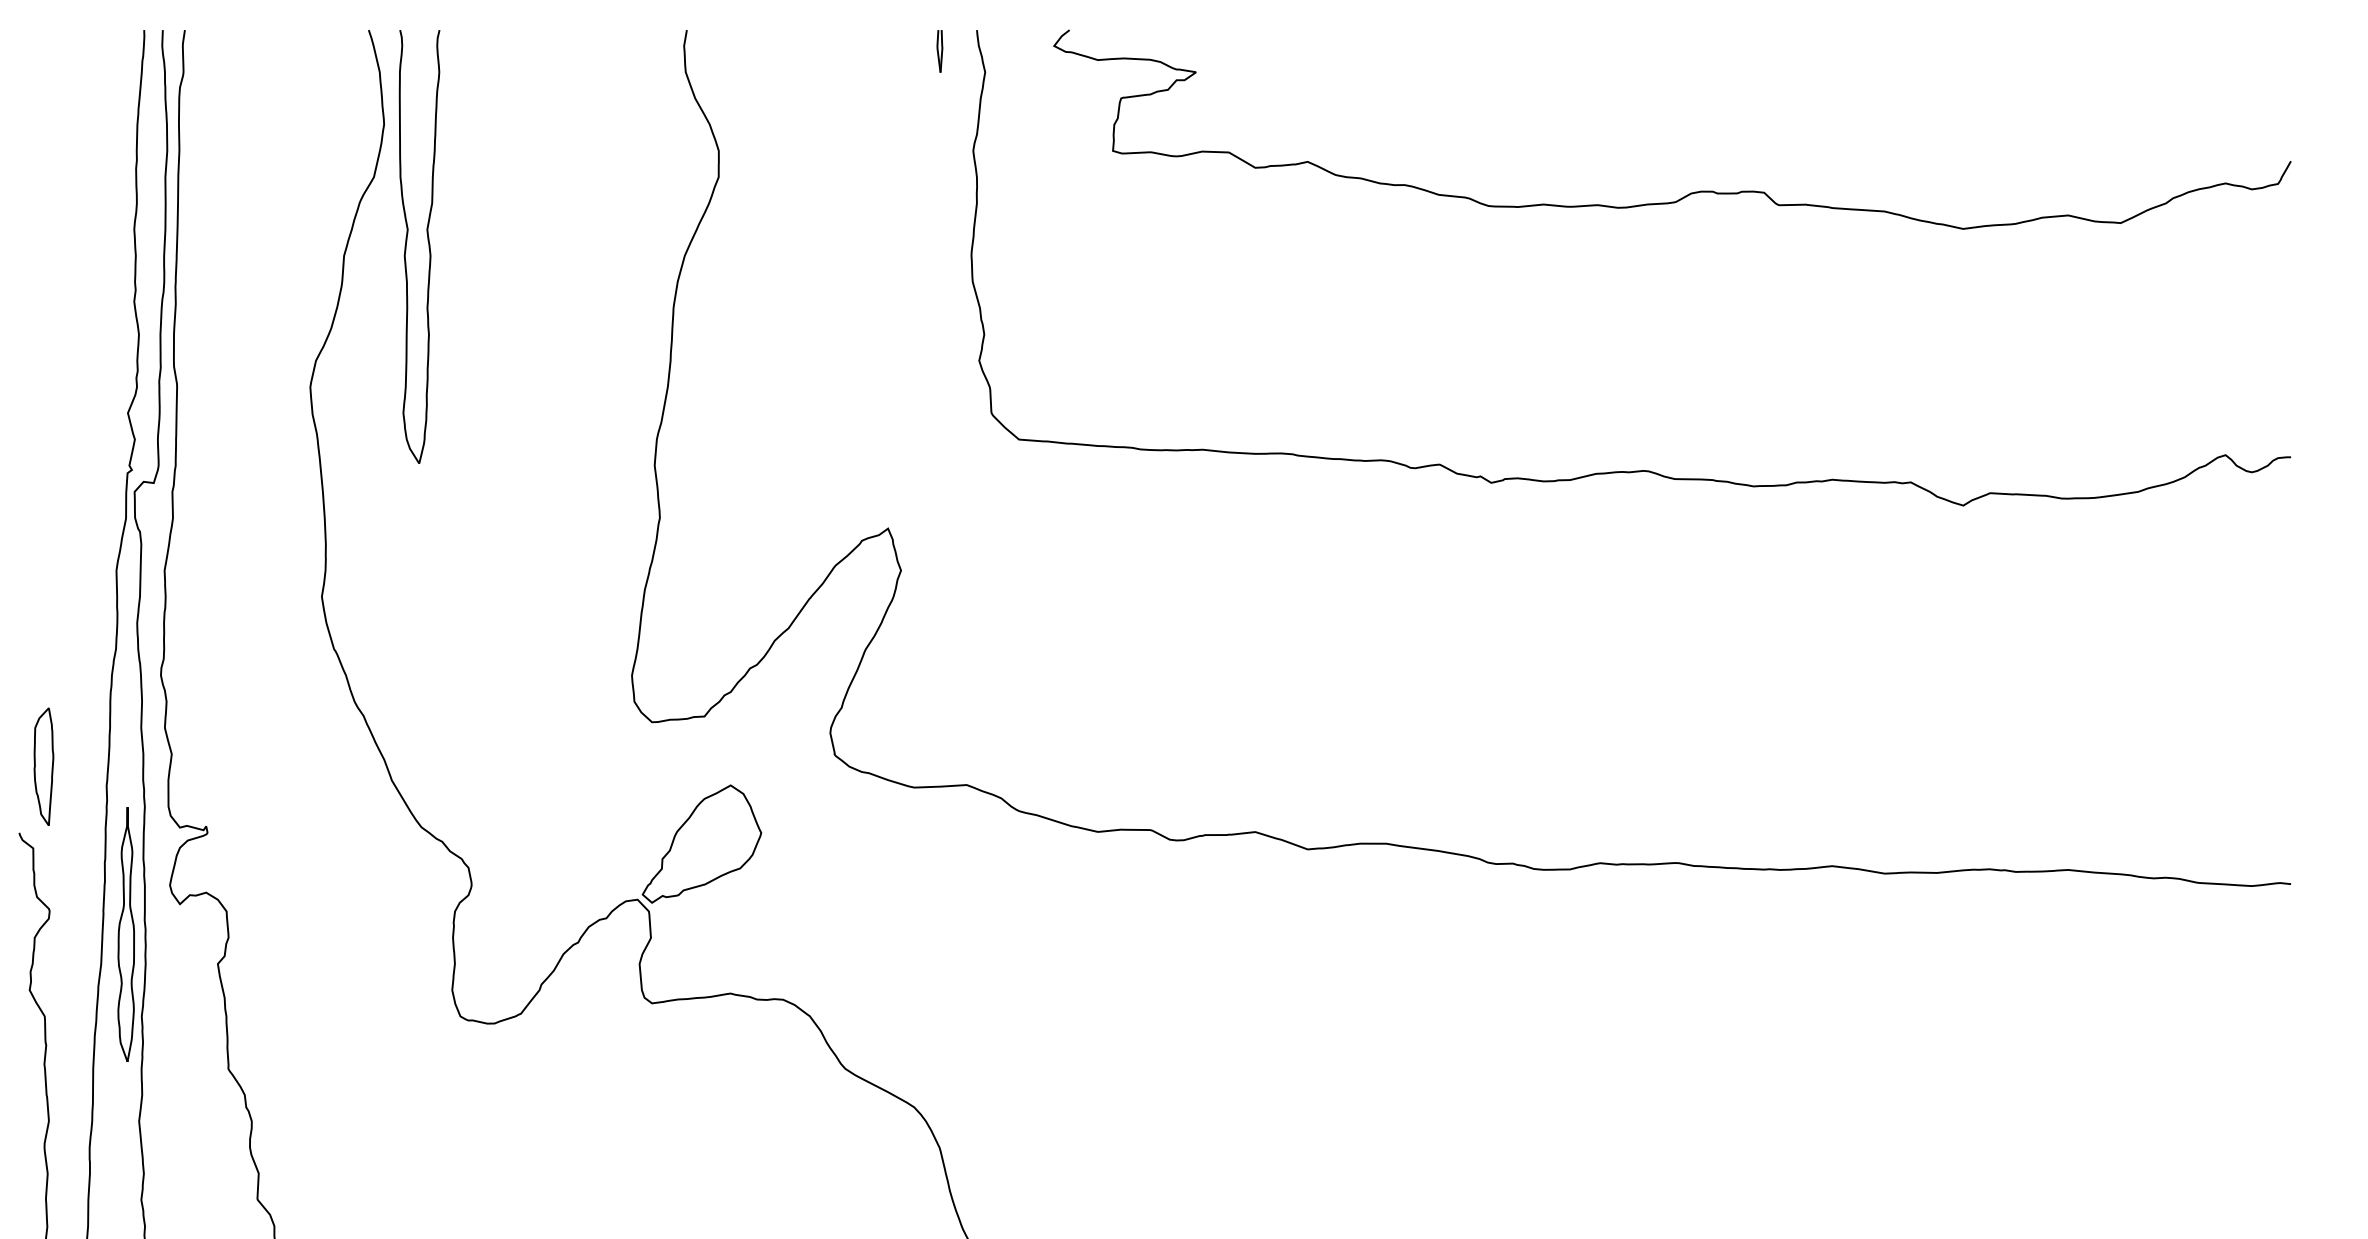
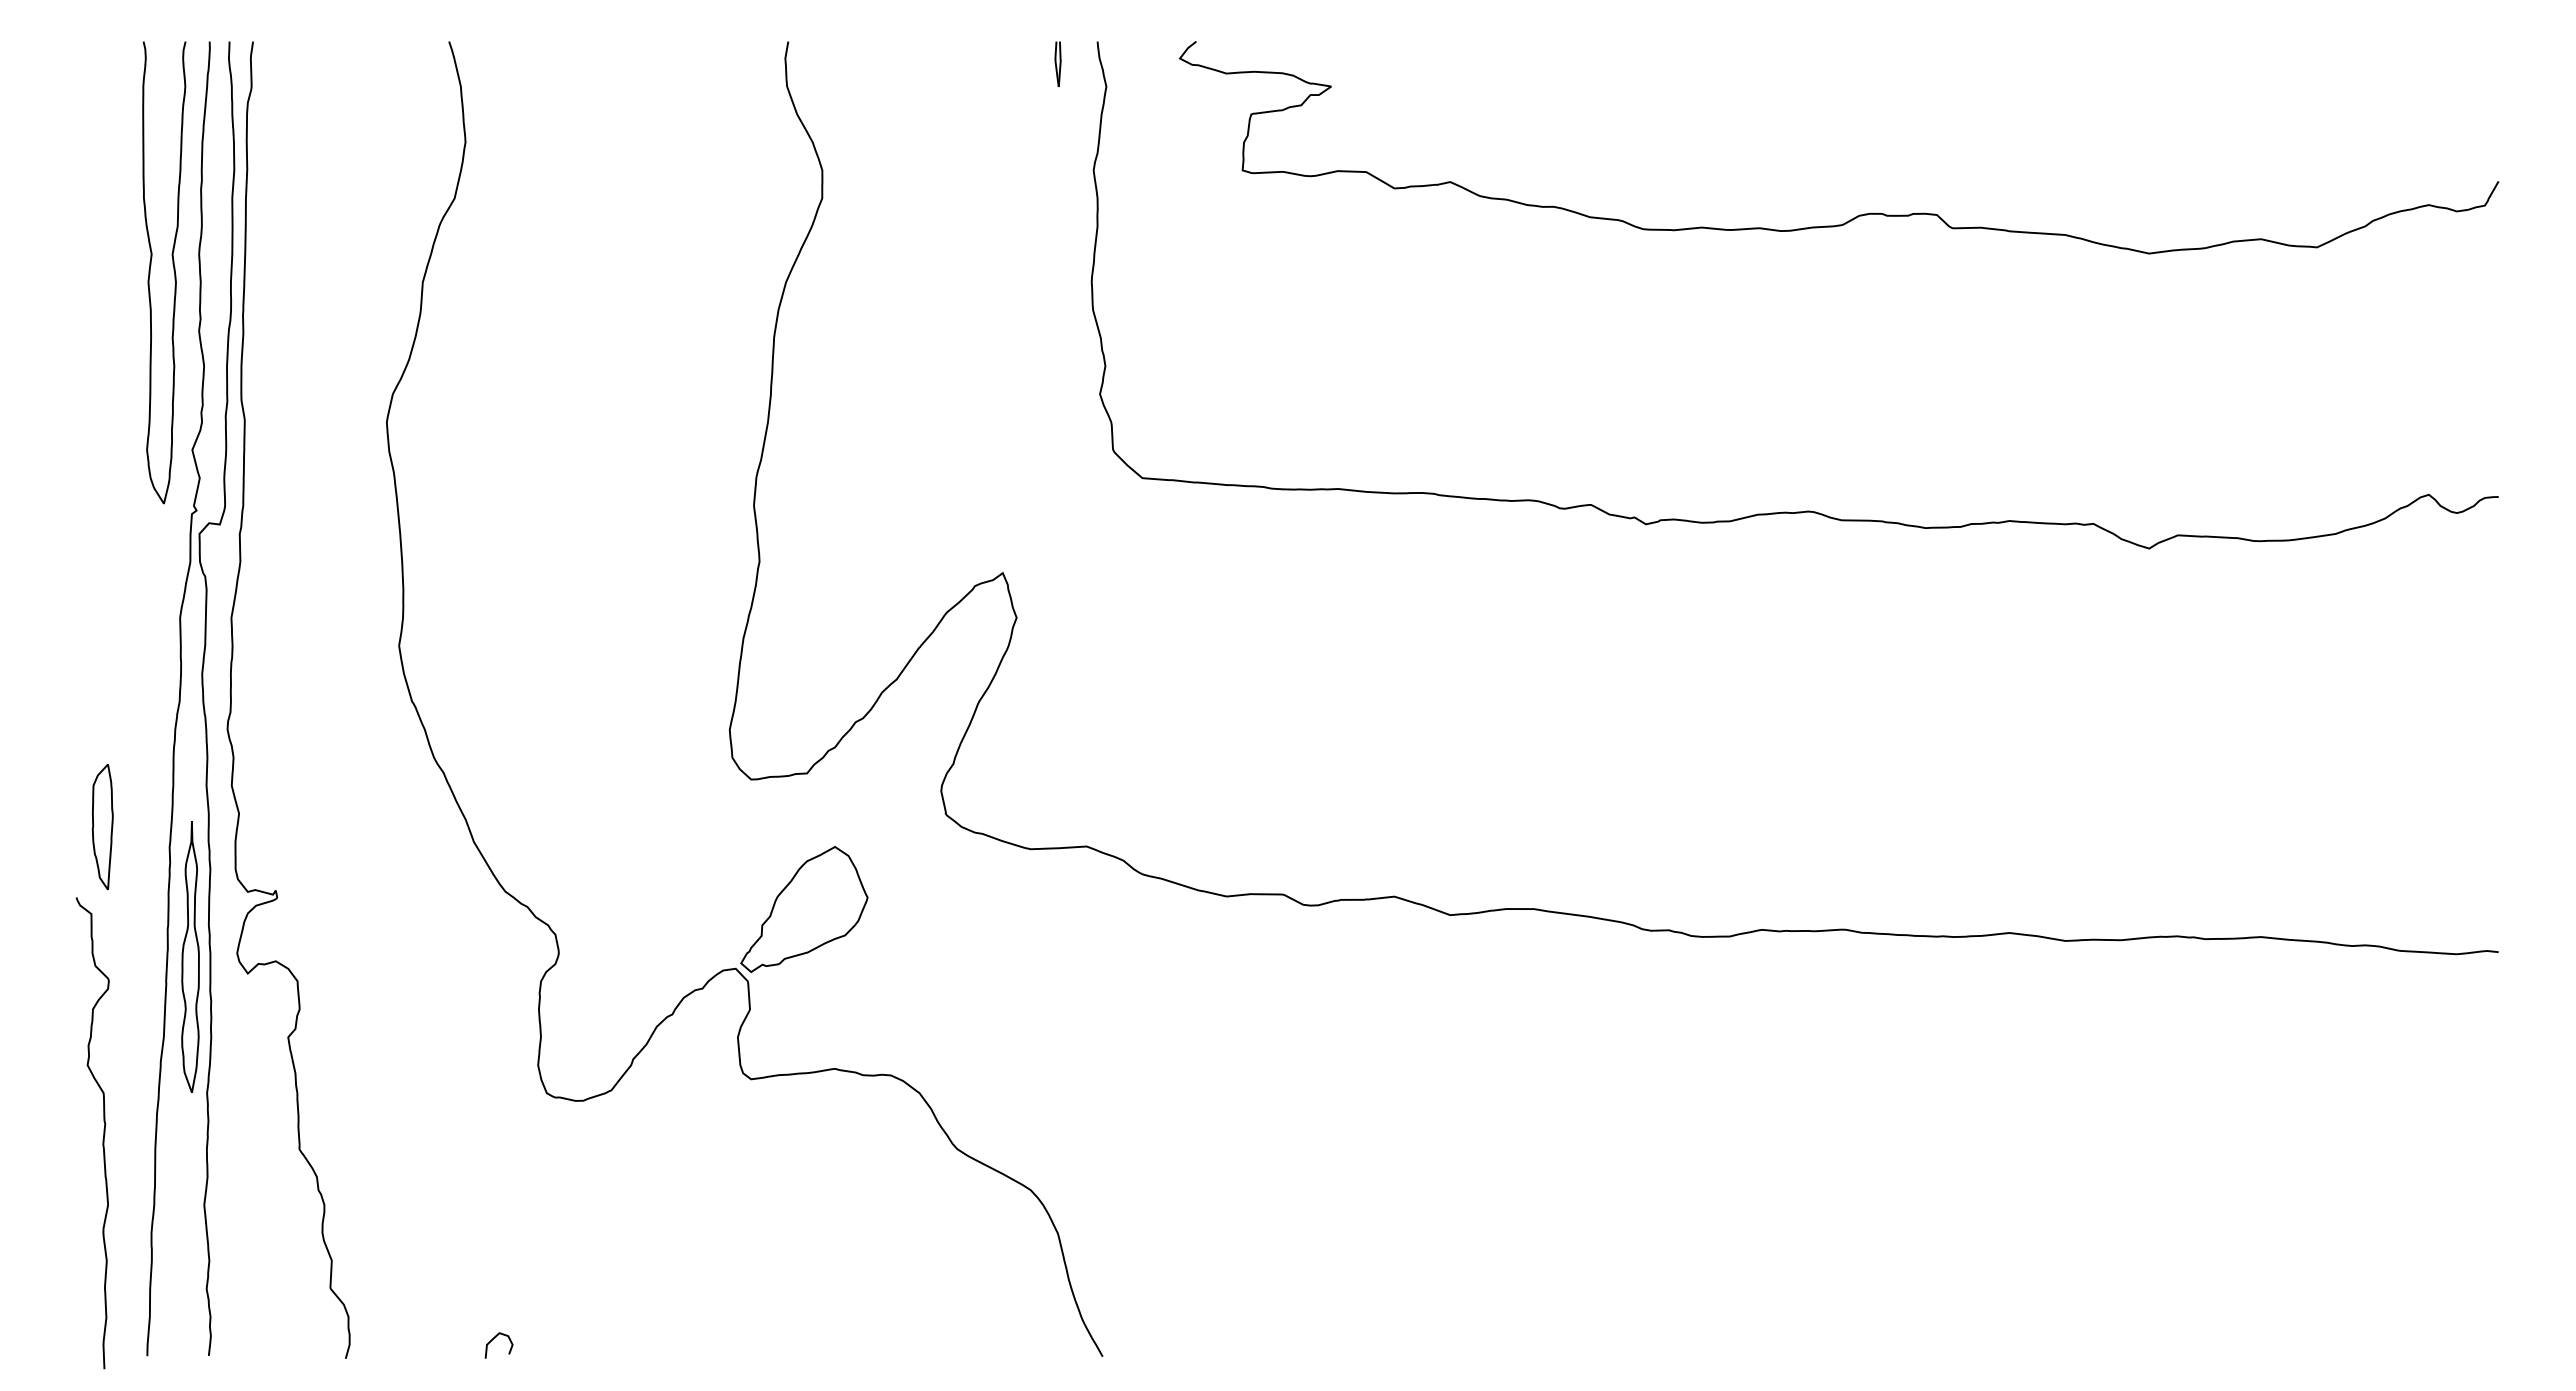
curve: (428, 244) -> (173, 270), moved
part: (126, 934) -> (190, 956), moved

